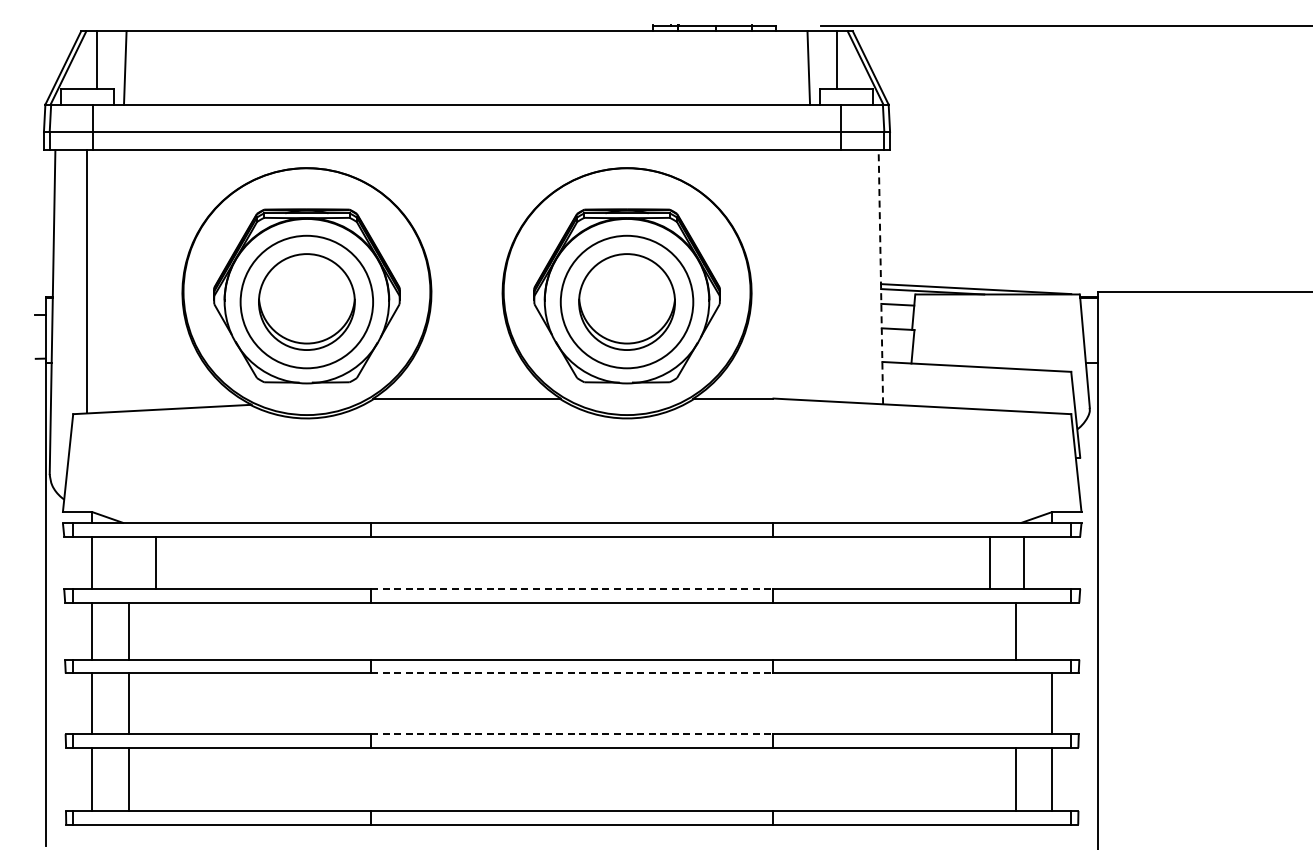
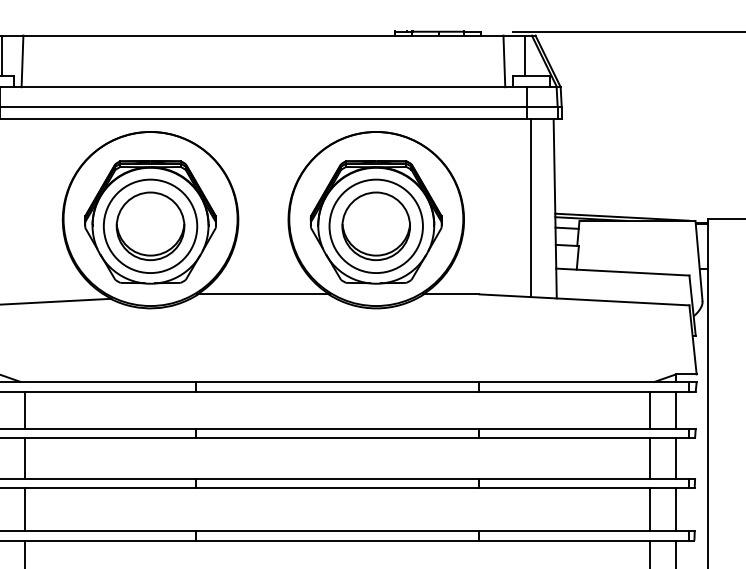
line: (846, 276) -> (530, 208), added
line: (880, 277) -> (554, 209), dashed -> solid
line: (155, 562) -> (24, 409), moved
line: (989, 562) -> (650, 409), moved
line: (1024, 562) -> (676, 409), moved
line: (572, 589) -> (337, 429), dashed -> solid
line: (1052, 630) -> (676, 457), added
line: (572, 673) -> (337, 488), dashed -> solid
line: (1015, 703) -> (650, 509), added
line: (572, 734) -> (337, 531), dashed -> solid

